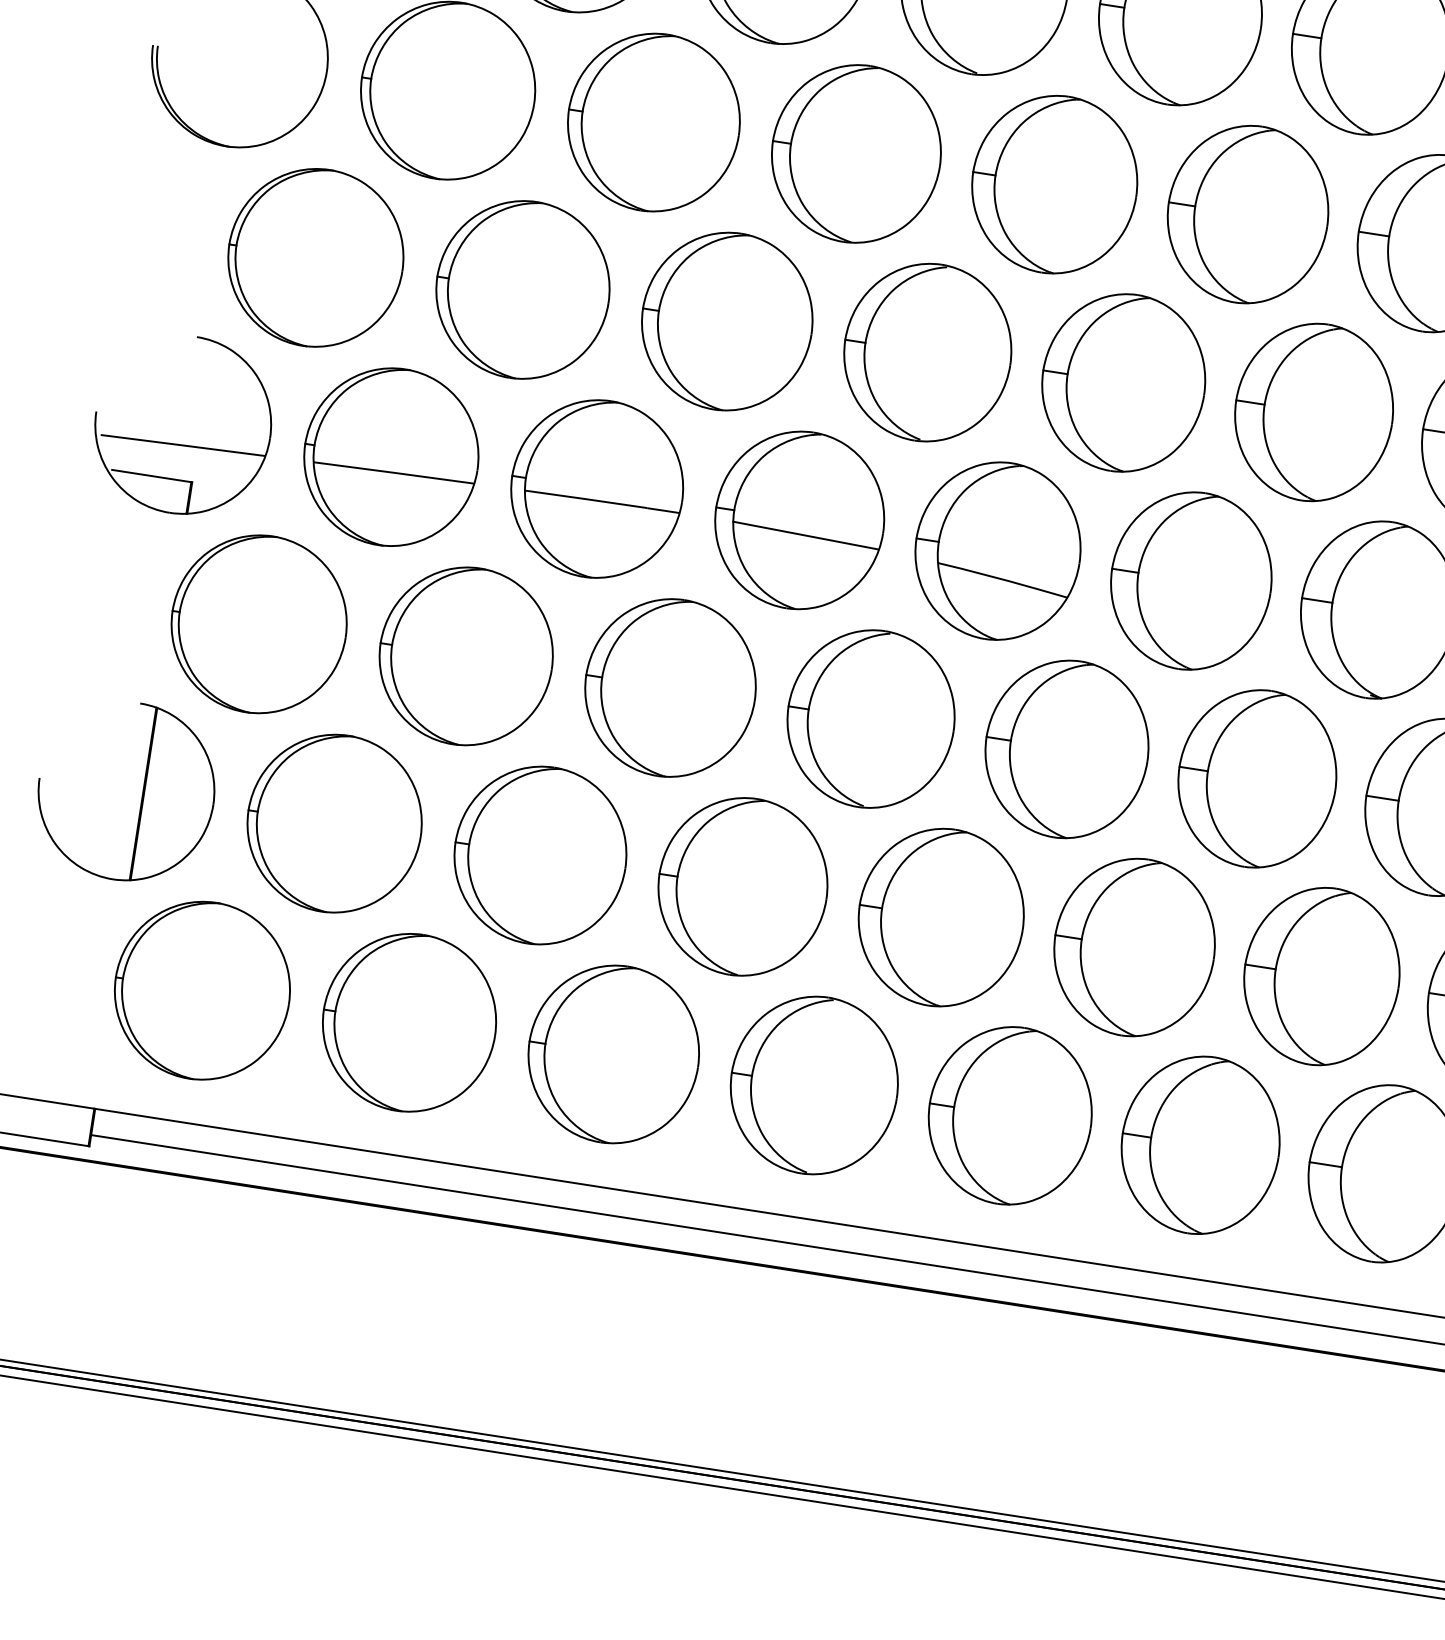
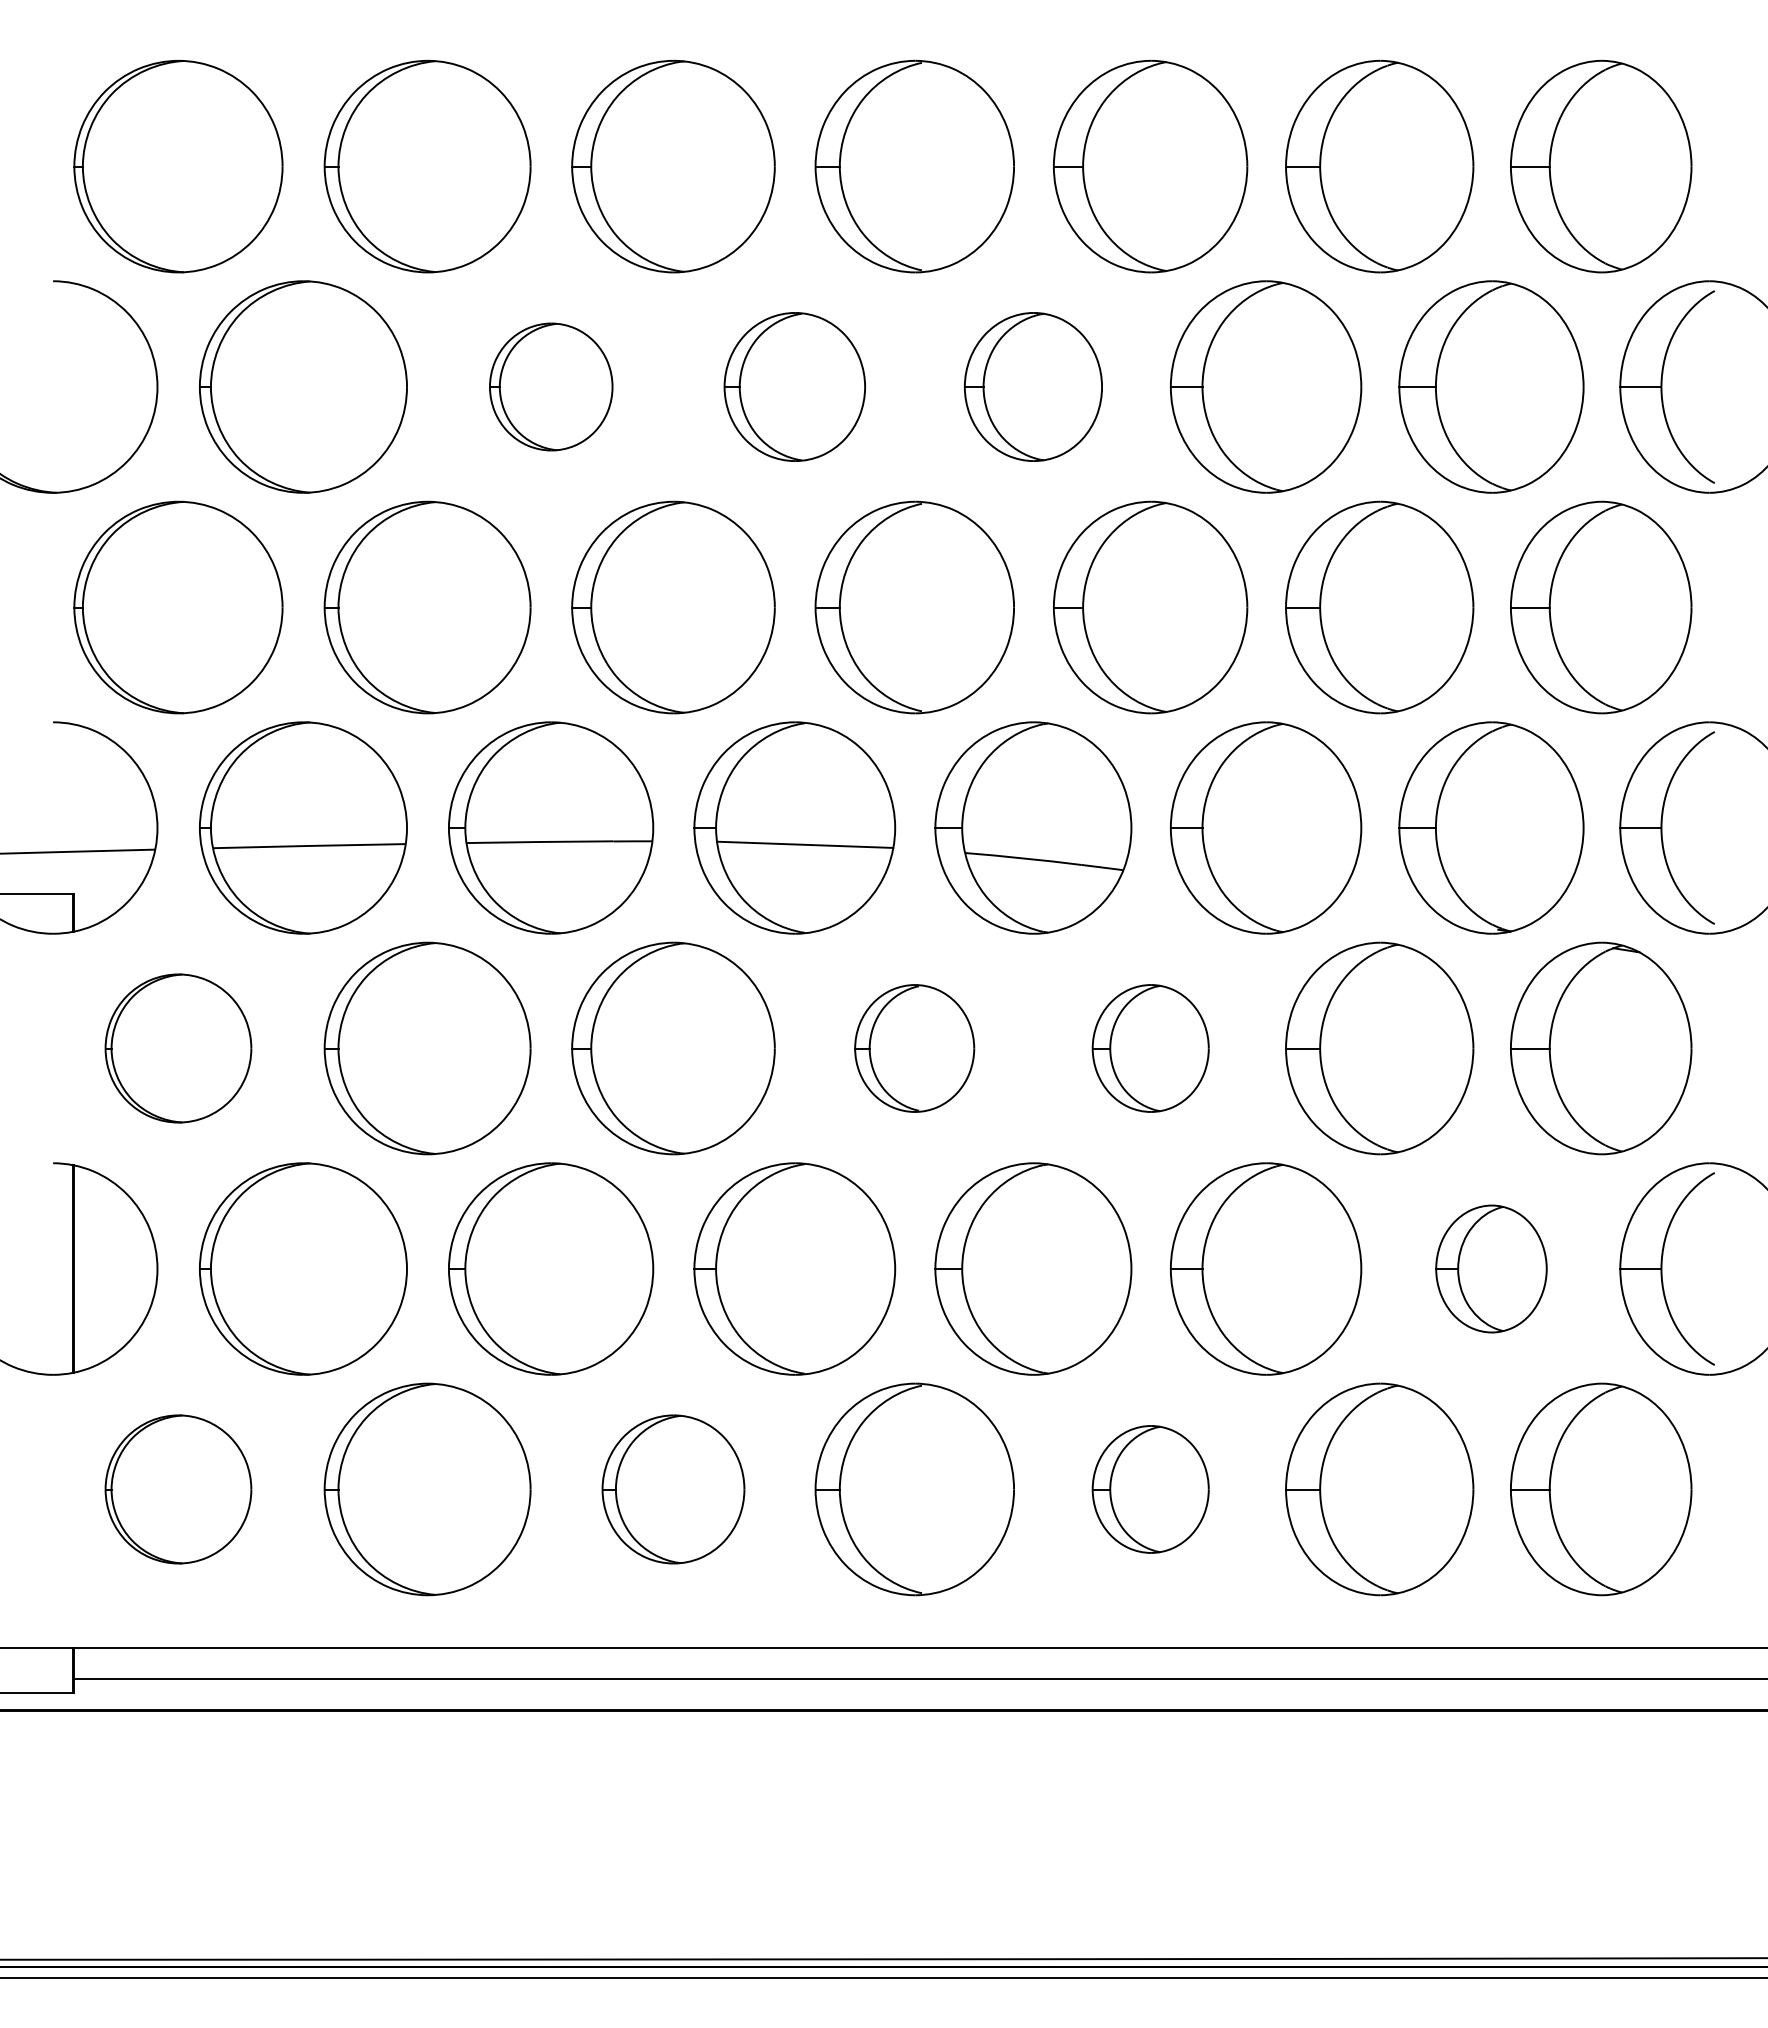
part: (654, 122) -> (551, 386), size x0.6
part: (856, 153) -> (794, 386), size x0.7
part: (1054, 184) -> (1033, 386), size x0.7
part: (259, 624) -> (178, 1048), size x0.7
part: (870, 718) -> (914, 1048), size x0.6
part: (1066, 749) -> (1150, 1048), size x0.6
part: (1322, 976) -> (1491, 1268), size x0.6
part: (202, 990) -> (178, 1489), size x0.7
part: (613, 1054) -> (673, 1489), size x0.7
part: (1010, 1115) -> (1150, 1489), size x0.6

